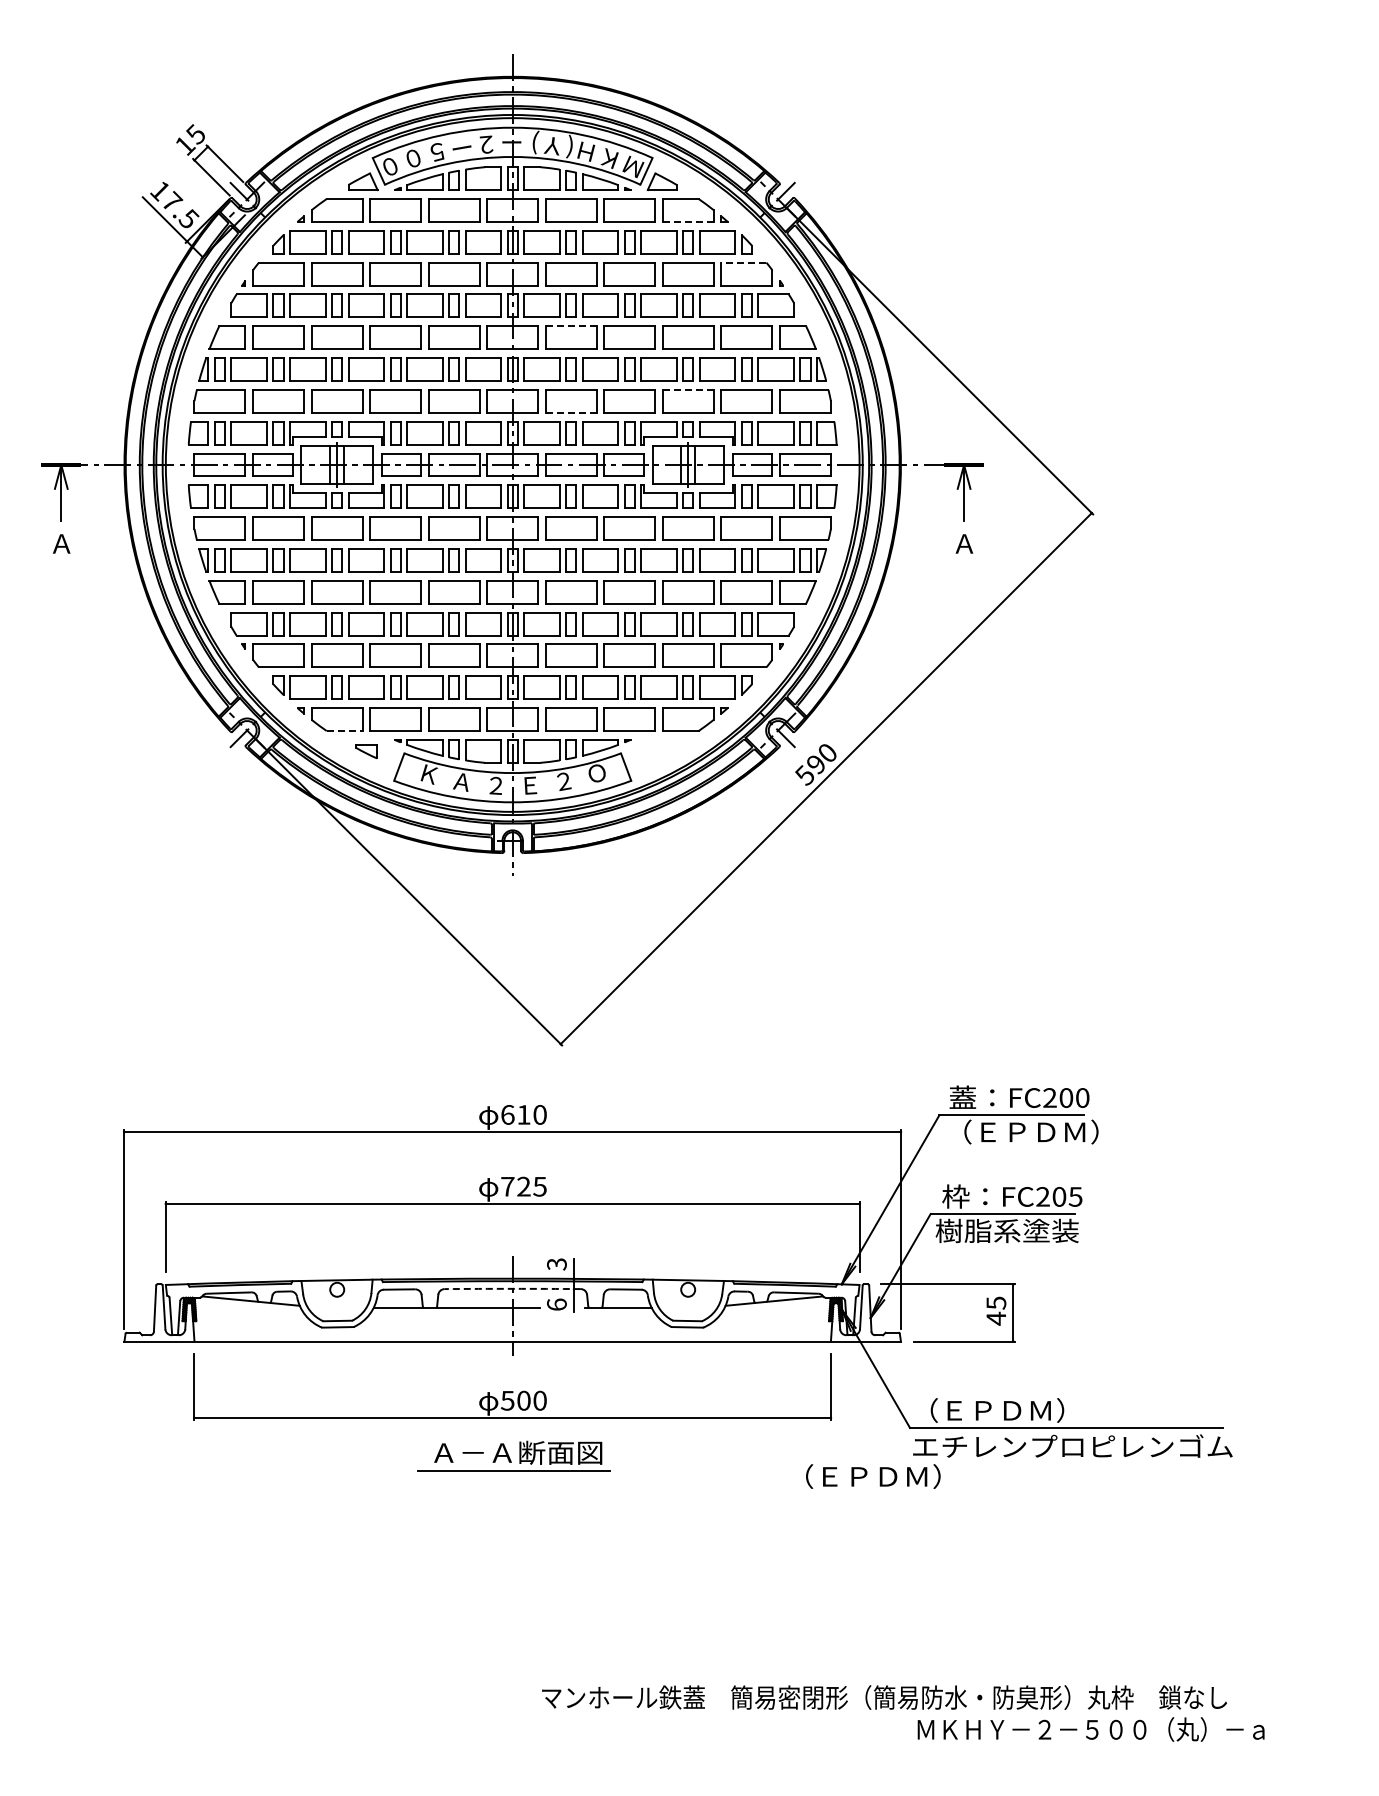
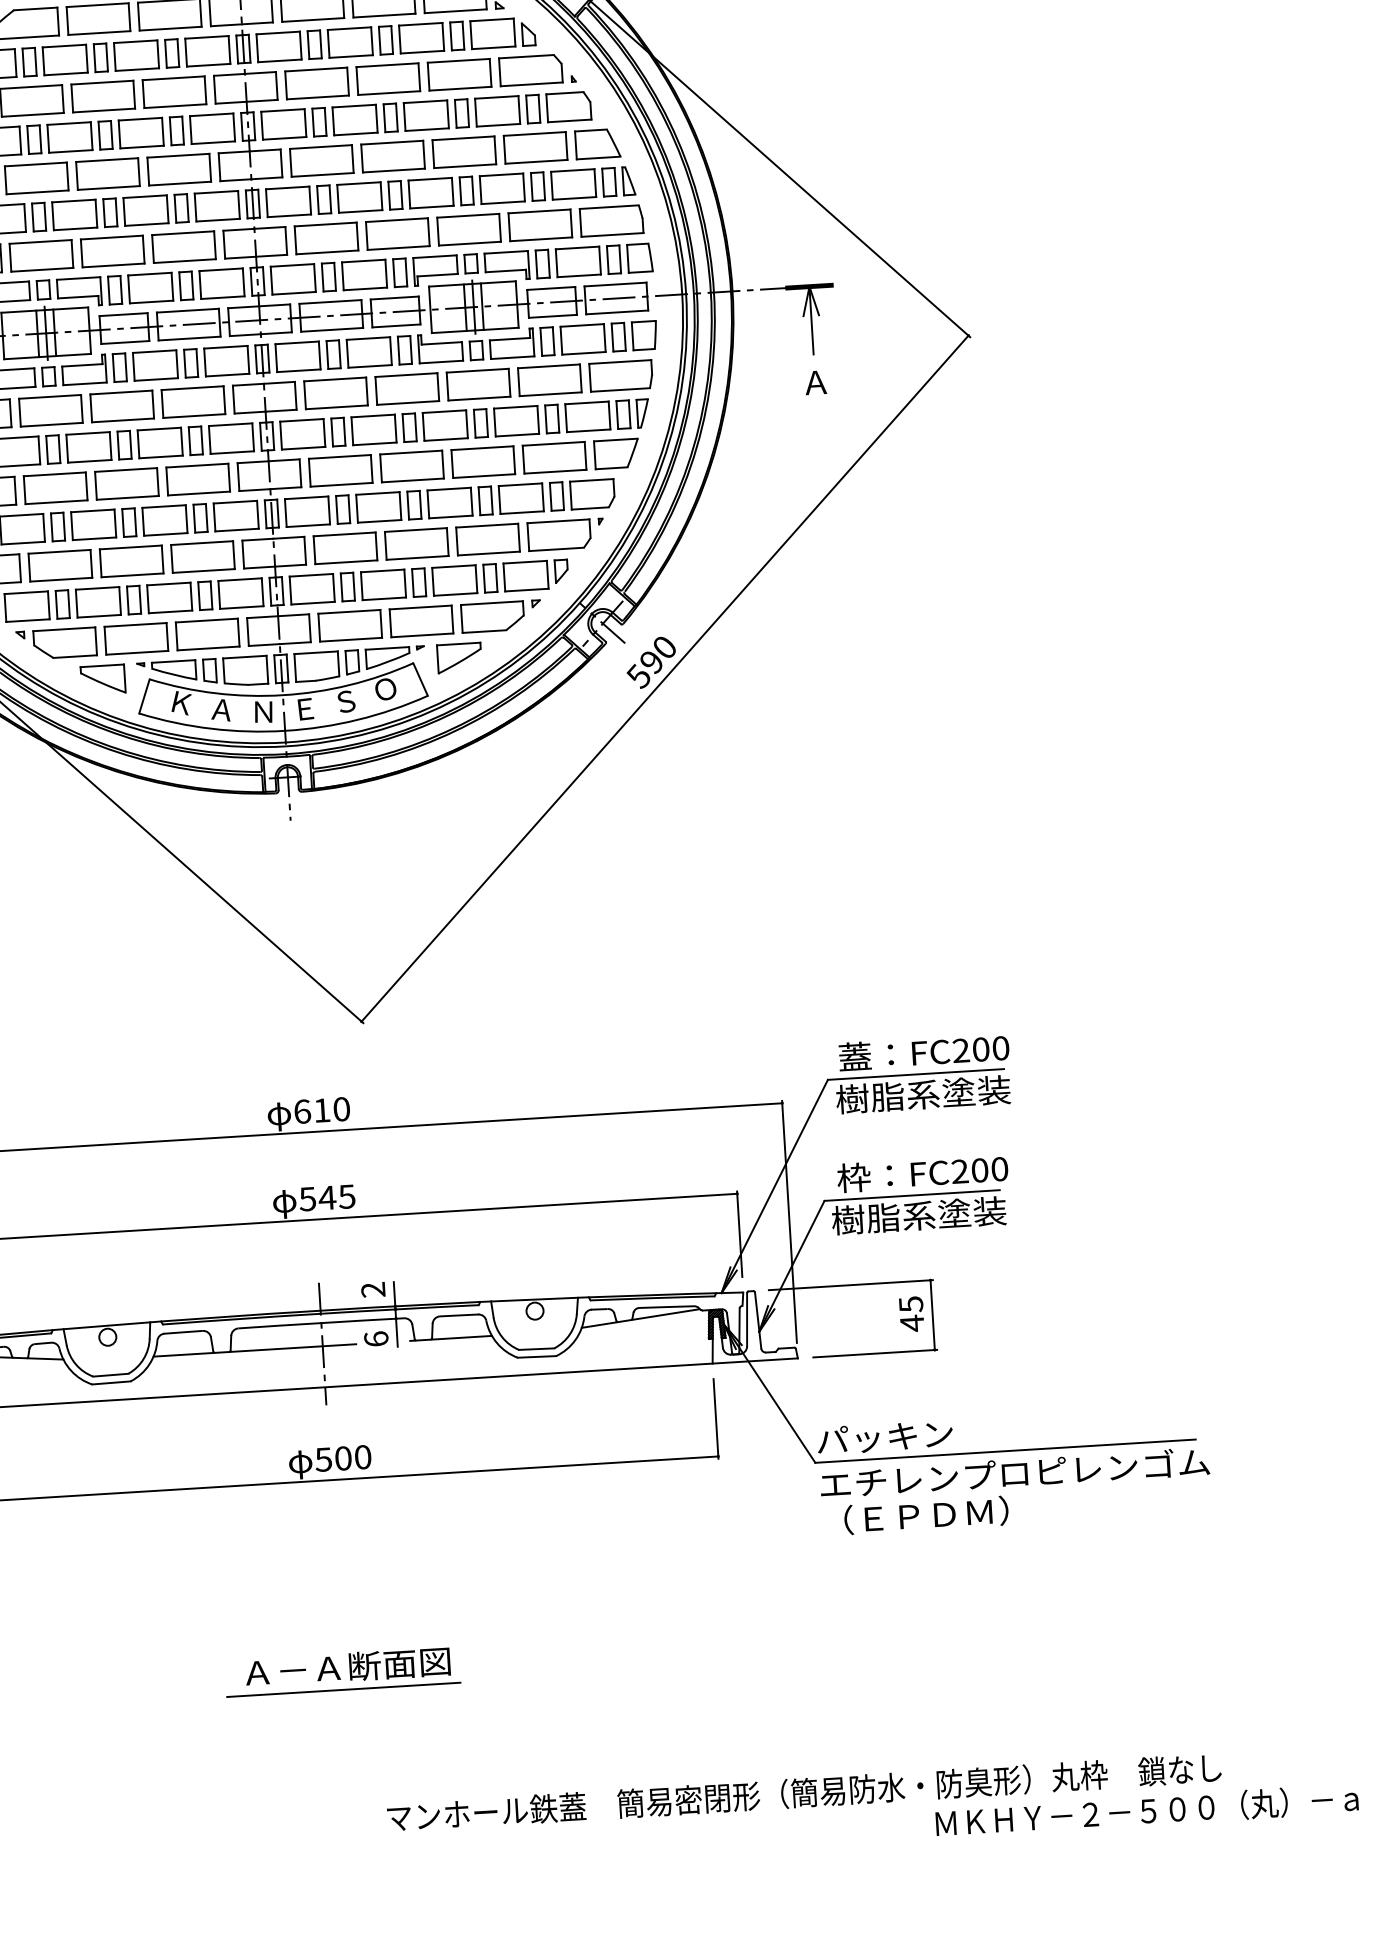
line: (687, 221) -> (454, 10), dashed -> solid
line: (743, 262) -> (525, 56), dashed -> solid
line: (570, 326) -> (320, 147), dashed -> solid
line: (687, 389) -> (467, 215), dashed -> solid
line: (570, 412) -> (326, 252), dashed -> solid
line: (344, 731) -> (75, 657), dashed -> solid
part: (366, 751) -> (103, 679), size x1.67
part: (658, 751) -> (458, 658), added
text: (564, 781) -> (346, 701), ２ -> Ｓ
text: (495, 785) -> (262, 711), ２ -> Ｎ
text: (1021, 1131) -> (928, 1093), （ＥＰＤＭ） -> 樹脂系塗装
text: (515, 1186) -> (317, 1198), 725 -> 545
text: (1075, 1196) -> (999, 1168), FC205 -> FC200
text: (556, 1264) -> (372, 1290), 3 -> 2
arc: (512, 1288) -> (321, 1322), dashed -> solid
text: (988, 1410) -> (909, 1435), （ＥＰＤＭ） -> パッキン
part: (513, 1455) -> (342, 1670), moved
text: (873, 1476) -> (926, 1515), moved
text: (1090, 1729) -> (1146, 1810), moved

